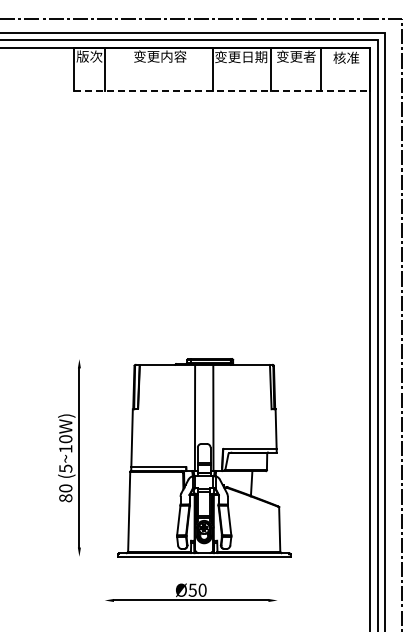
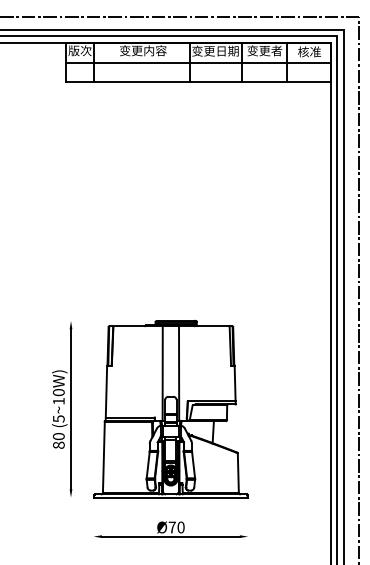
line: (221, 69) -> (197, 62), added
line: (222, 91) -> (198, 81), dashed -> solid
part: (204, 457) -> (171, 408), moved
text: (192, 589) -> (172, 526), Ø50 -> Ø70

